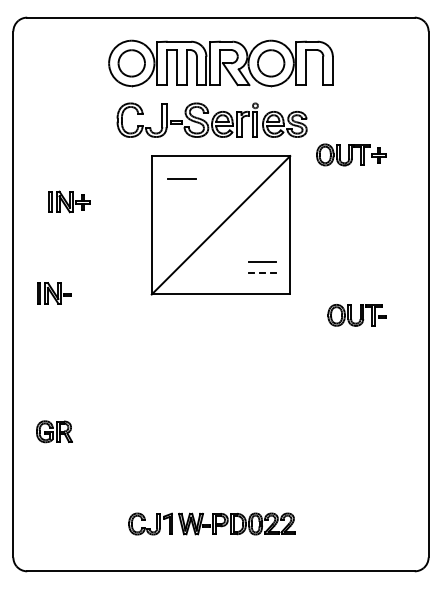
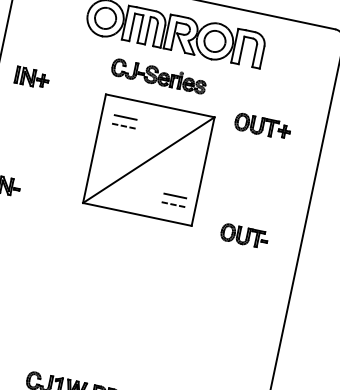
part: (211, 120) -> (158, 76), size x0.62
line: (181, 189) -> (123, 125), added
part: (69, 201) -> (32, 77), moved
part: (356, 315) -> (243, 236), moved

